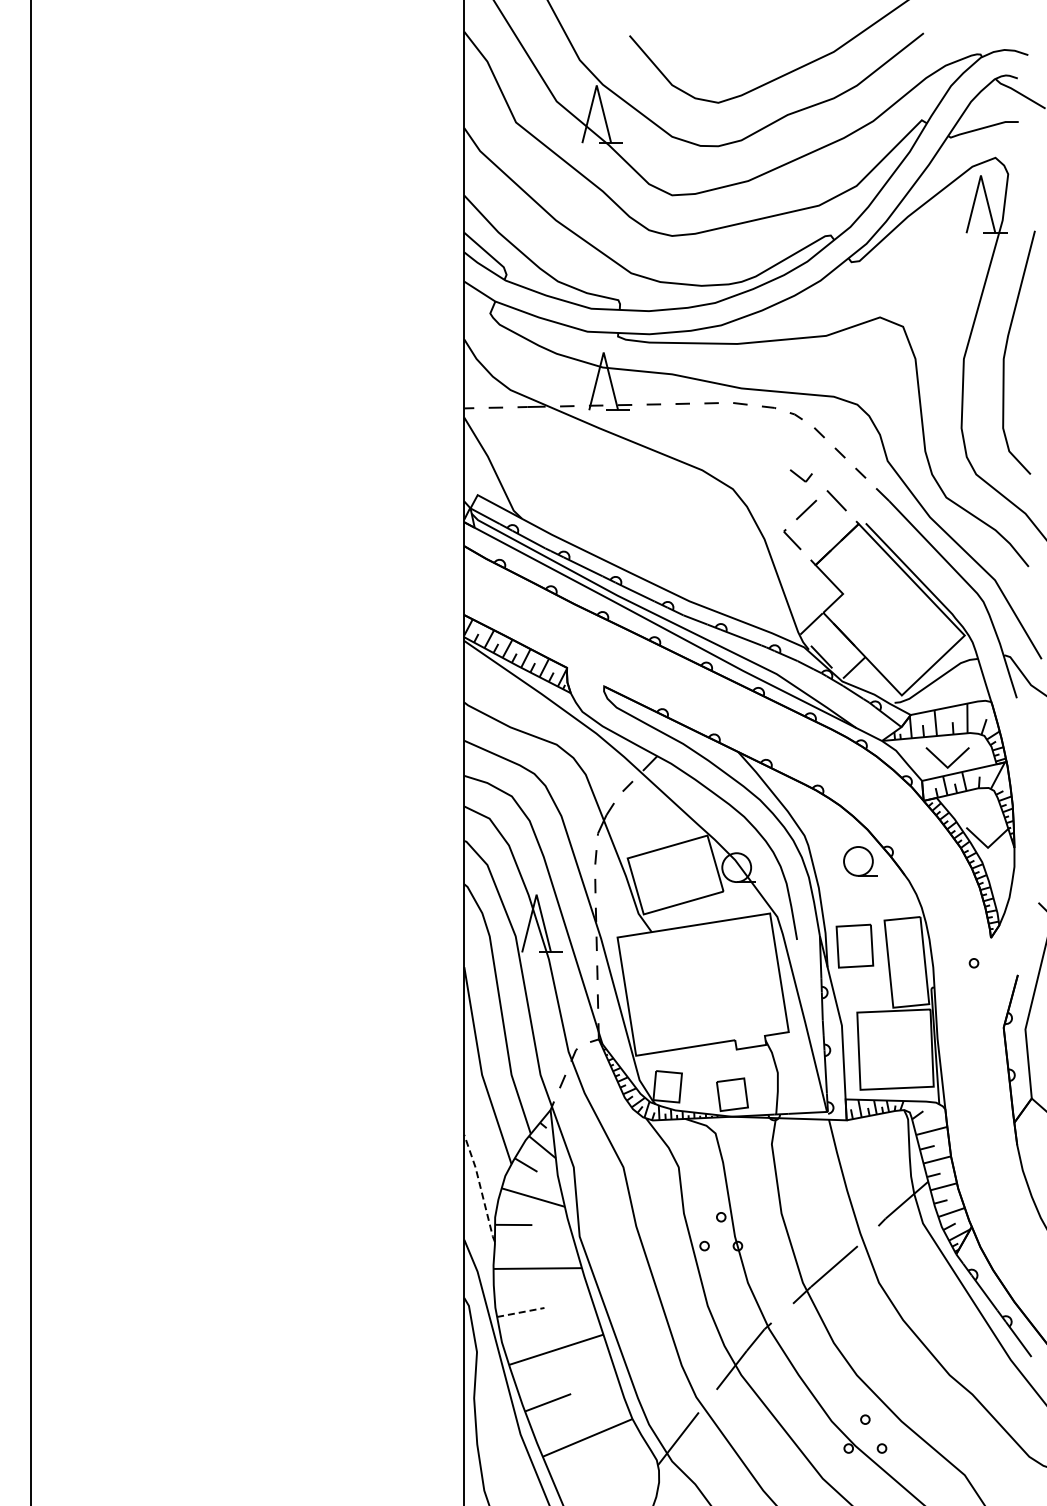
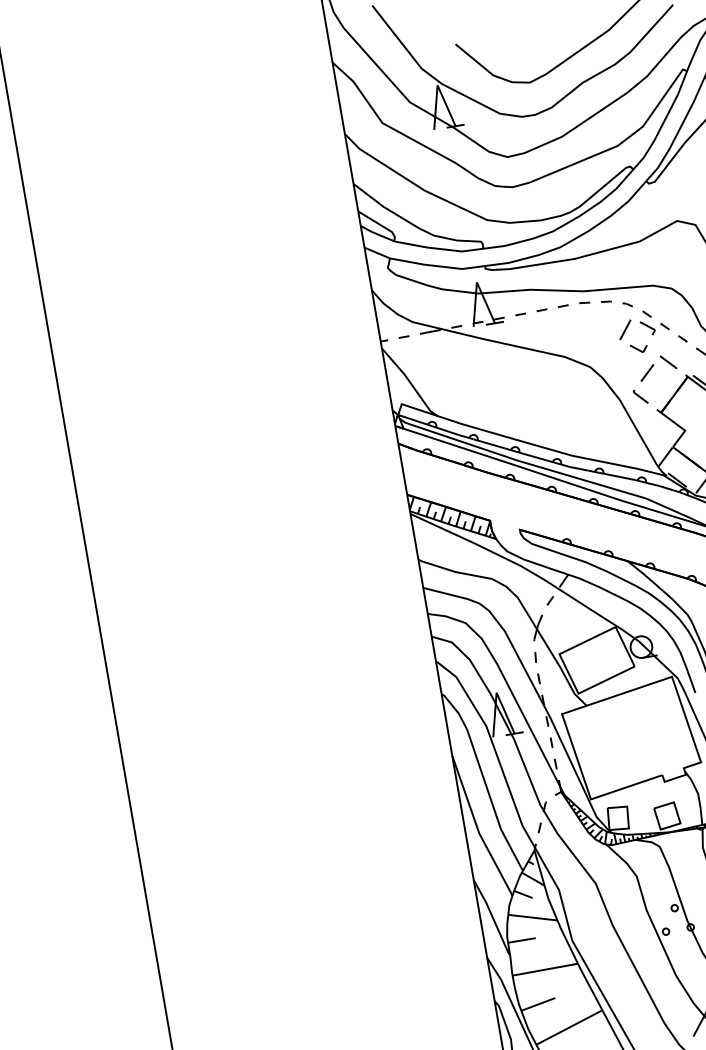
line: (787, 448) -> (625, 329), added
part: (817, 451) -> (648, 328), added
line: (480, 1187) -> (492, 916), dashed -> solid
line: (521, 1312) -> (538, 1004), dashed -> solid

